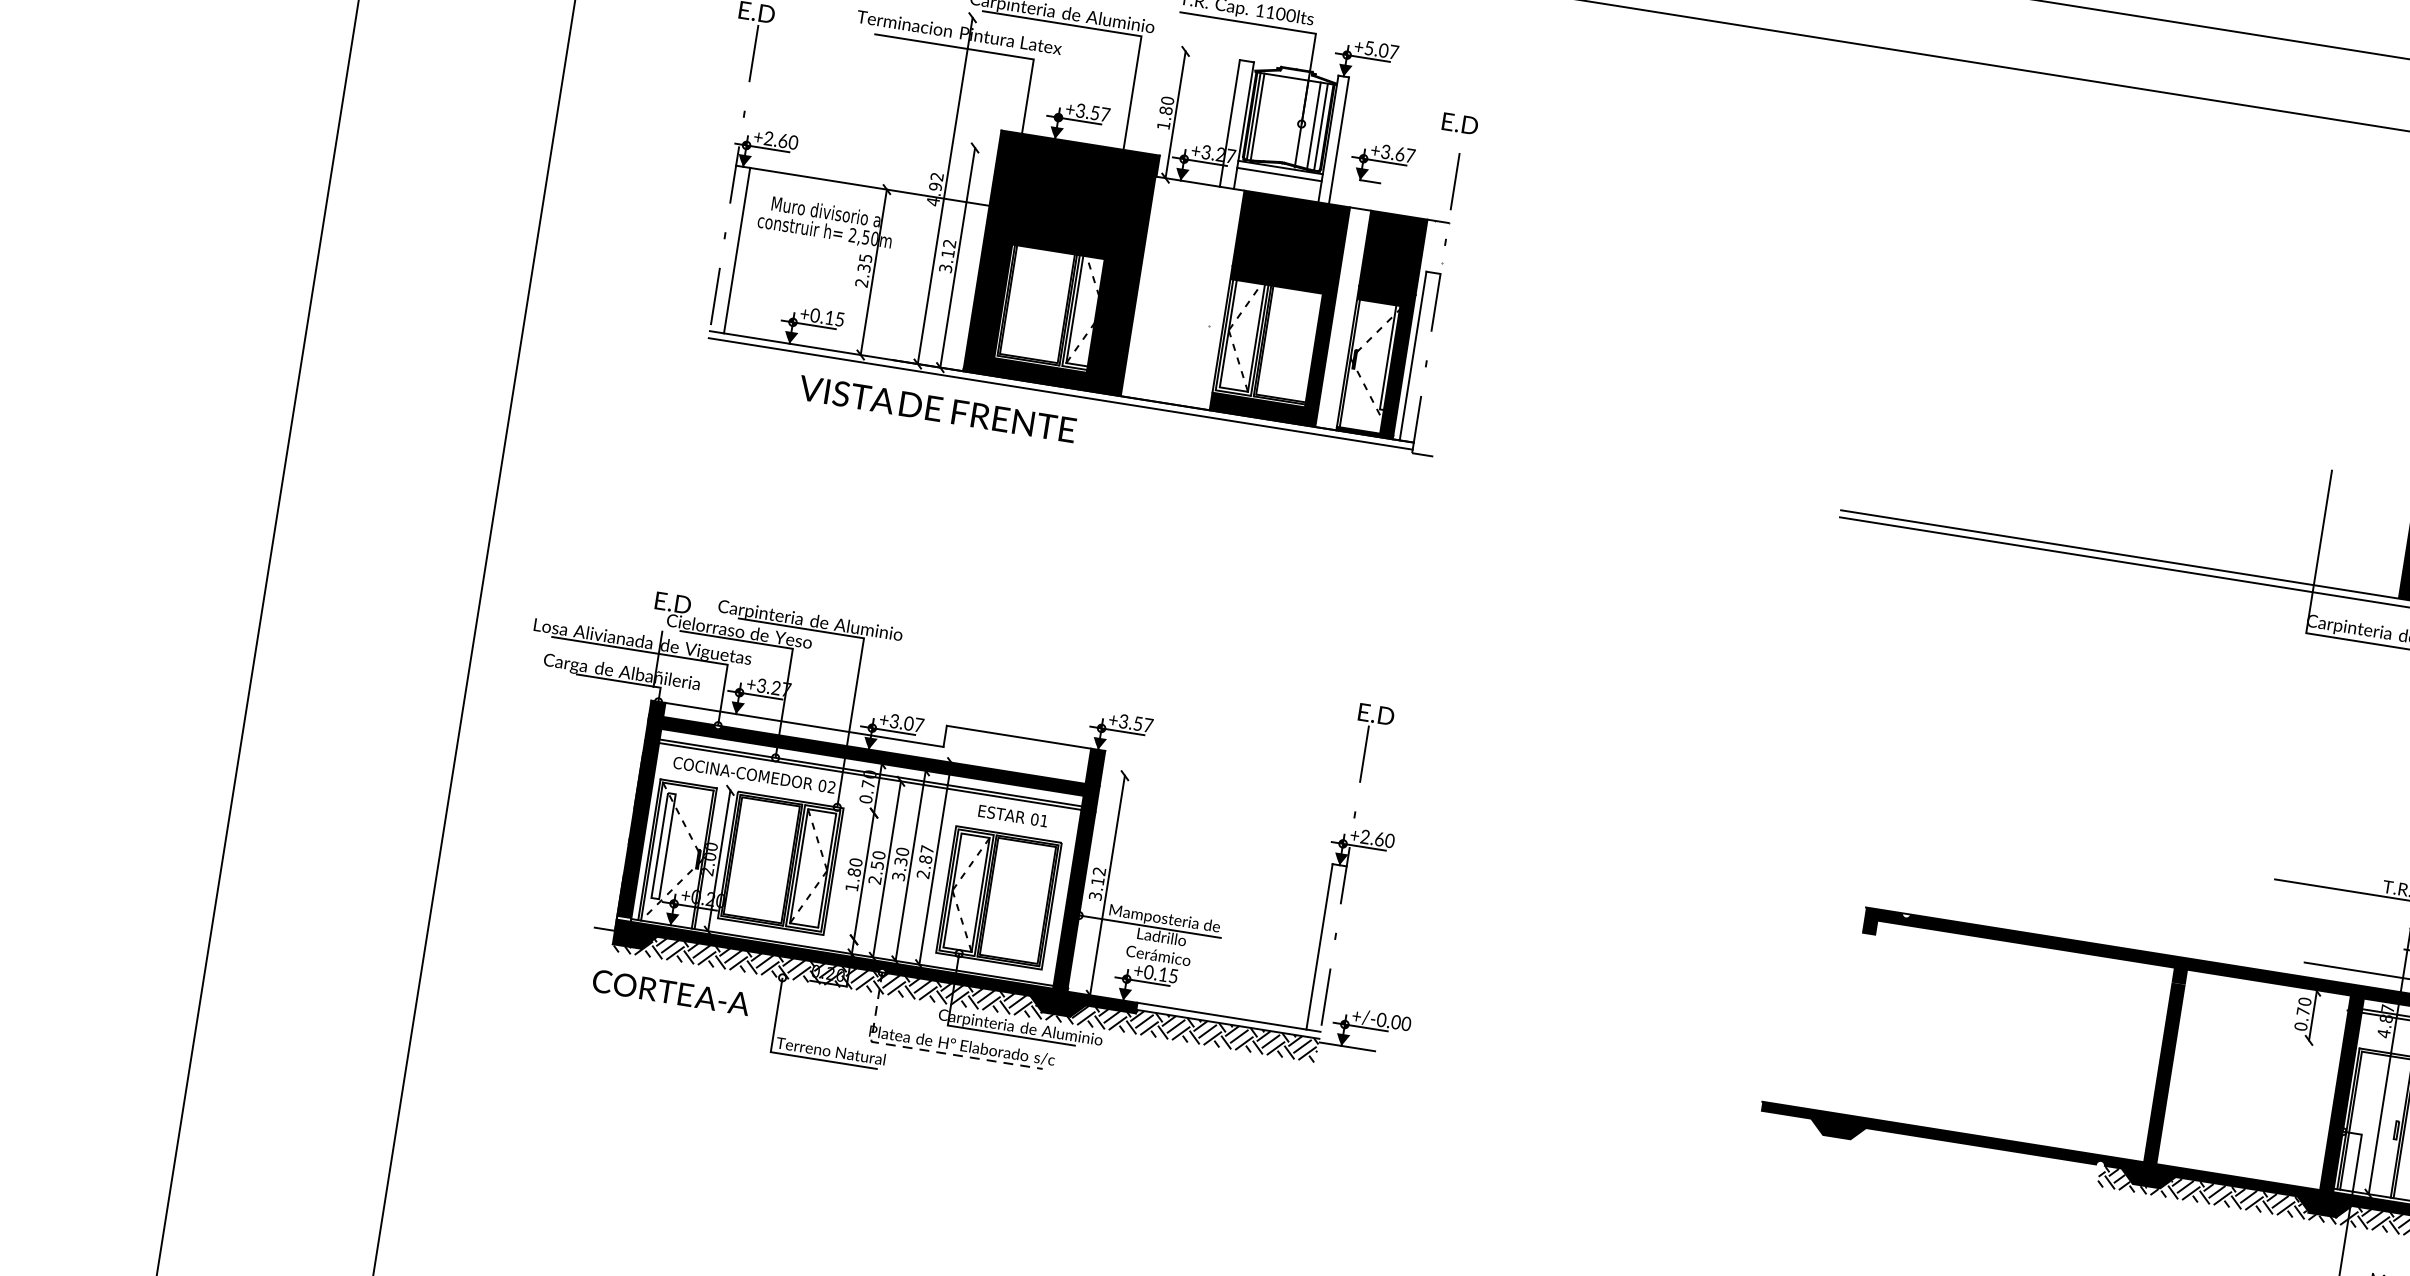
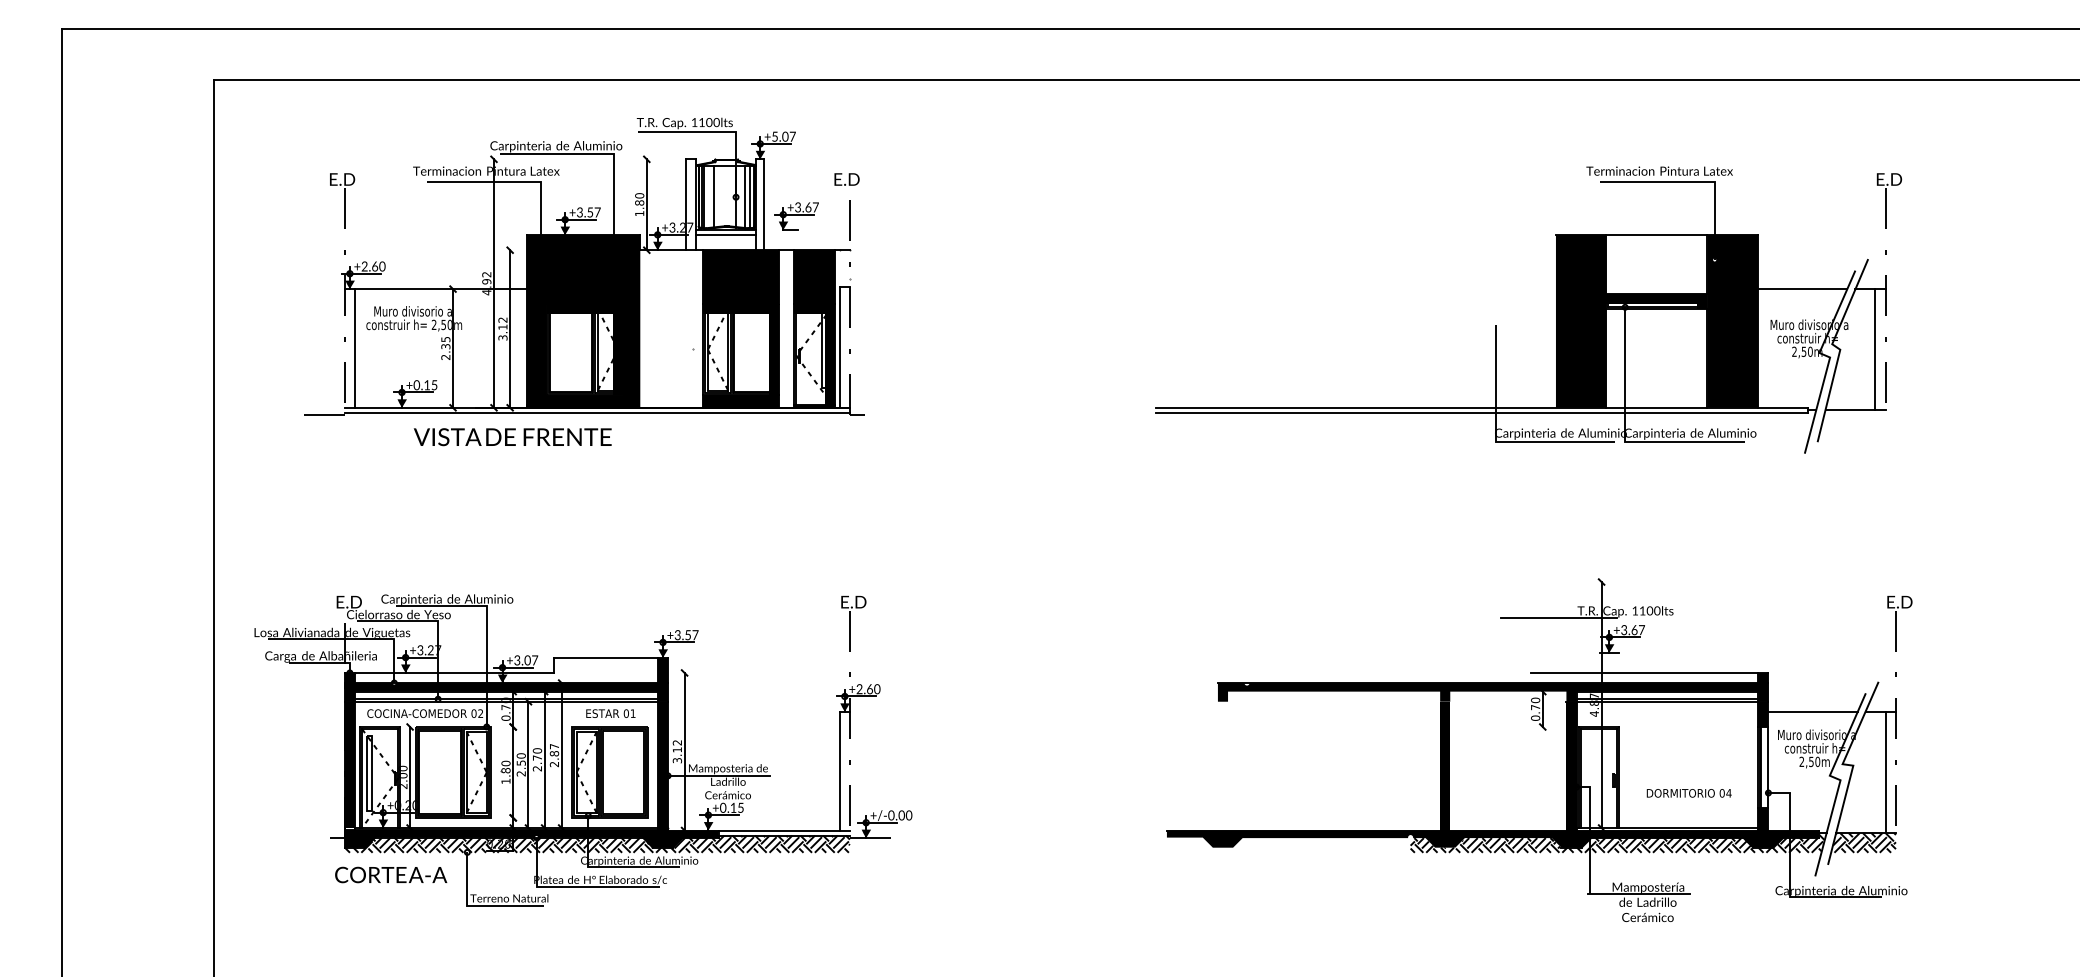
line: (1270, 119) -> (713, 197), added
line: (677, 336) -> (322, 415), added
text: (899, 869) -> (537, 763), 3.30 -> 2.70
line: (921, 1049) -> (572, 887), dashed -> solid

